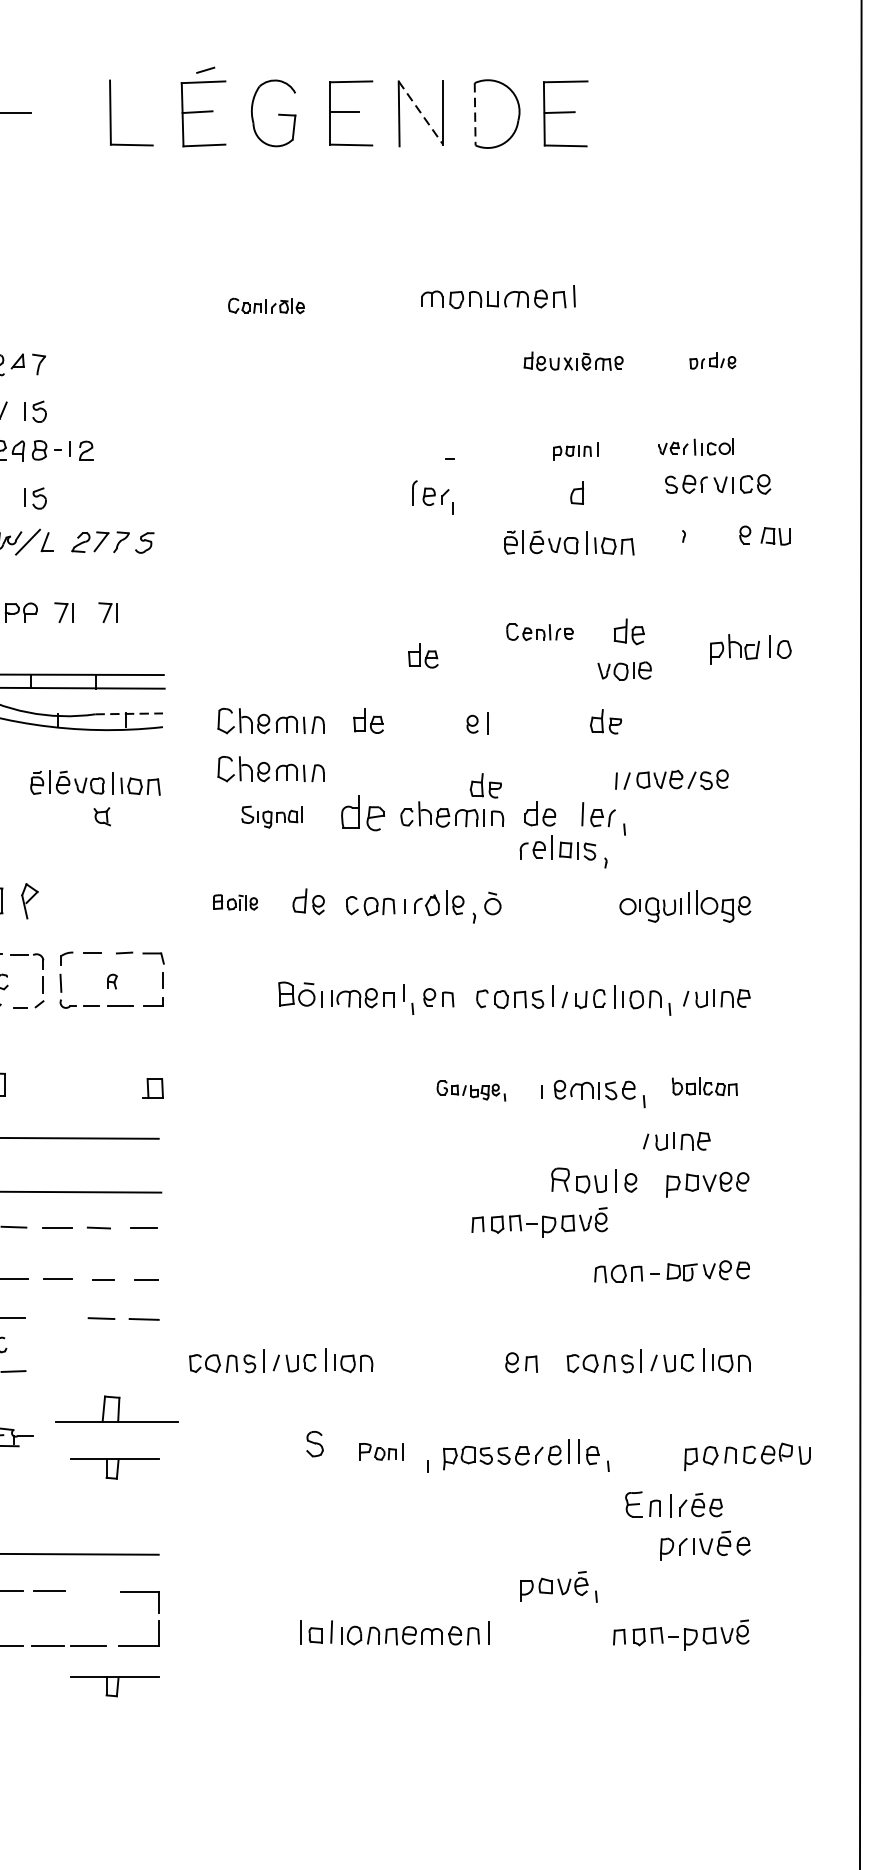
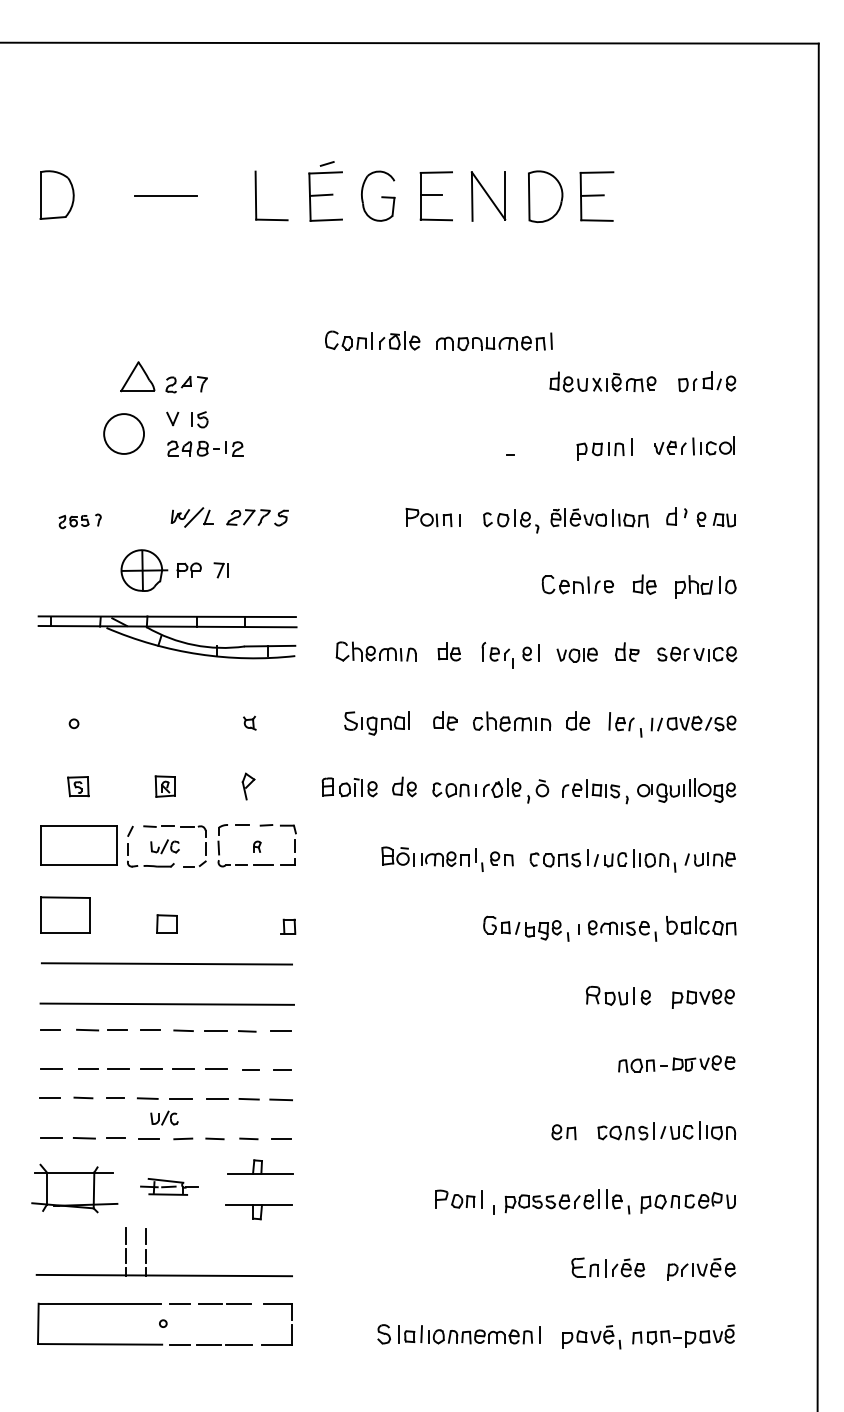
line: (420, 112) -> (488, 195), dashed -> solid
line: (475, 115) -> (529, 197), dashed -> solid
part: (498, 296) -> (494, 341), moved
part: (266, 305) -> (372, 340), size x1.67
part: (573, 360) -> (602, 381), size x1.43
part: (713, 360) -> (707, 381), size x1.67
part: (695, 446) -> (694, 445), size x1.43
part: (575, 451) -> (604, 449), size x1.67
part: (718, 484) -> (697, 654), moved
part: (577, 492) -> (671, 516), moved
part: (35, 498) -> (199, 484), removed
part: (432, 498) -> (497, 655), moved
part: (763, 535) -> (715, 519), moved
part: (346, 542) -> (432, 517), added
part: (451, 547) -> (511, 521), added
part: (107, 612) -> (253, 570), removed
part: (539, 631) -> (577, 584), size x1.43
part: (750, 648) -> (705, 586), moved
part: (422, 655) -> (489, 602), removed
part: (623, 670) -> (576, 654), moved
line: (129, 714) -> (270, 646), dashed -> solid
part: (270, 769) -> (375, 687), removed
part: (671, 779) -> (693, 723), moved
part: (95, 782) -> (244, 697), removed
part: (486, 785) -> (537, 699), removed
part: (363, 813) -> (445, 720), size x0.71
part: (271, 817) -> (376, 723), size x1.43
part: (563, 851) -> (595, 791), moved
part: (29, 901) -> (248, 786), moved
part: (235, 902) -> (349, 787), size x1.67
part: (705, 1086) -> (701, 925), size x1.43
part: (471, 1090) -> (526, 928), size x1.67
part: (675, 1141) -> (679, 966), removed
part: (539, 1221) -> (577, 1026), removed
line: (59, 1317) -> (217, 1098), added
part: (280, 1360) -> (383, 1130), removed
line: (55, 1370) -> (214, 1138), added
line: (100, 1370) -> (248, 1138), added
line: (144, 1370) -> (281, 1138), added
part: (116, 1408) -> (260, 1166), size x0.71
part: (314, 1444) -> (383, 1334), moved
part: (380, 1451) -> (458, 1198), size x1.43
part: (746, 1456) -> (687, 1202), moved
part: (673, 1504) -> (607, 1267), moved
part: (558, 1587) -> (591, 1337), moved
line: (87, 1591) -> (238, 1303), added
part: (113, 1687) -> (258, 1375), removed

